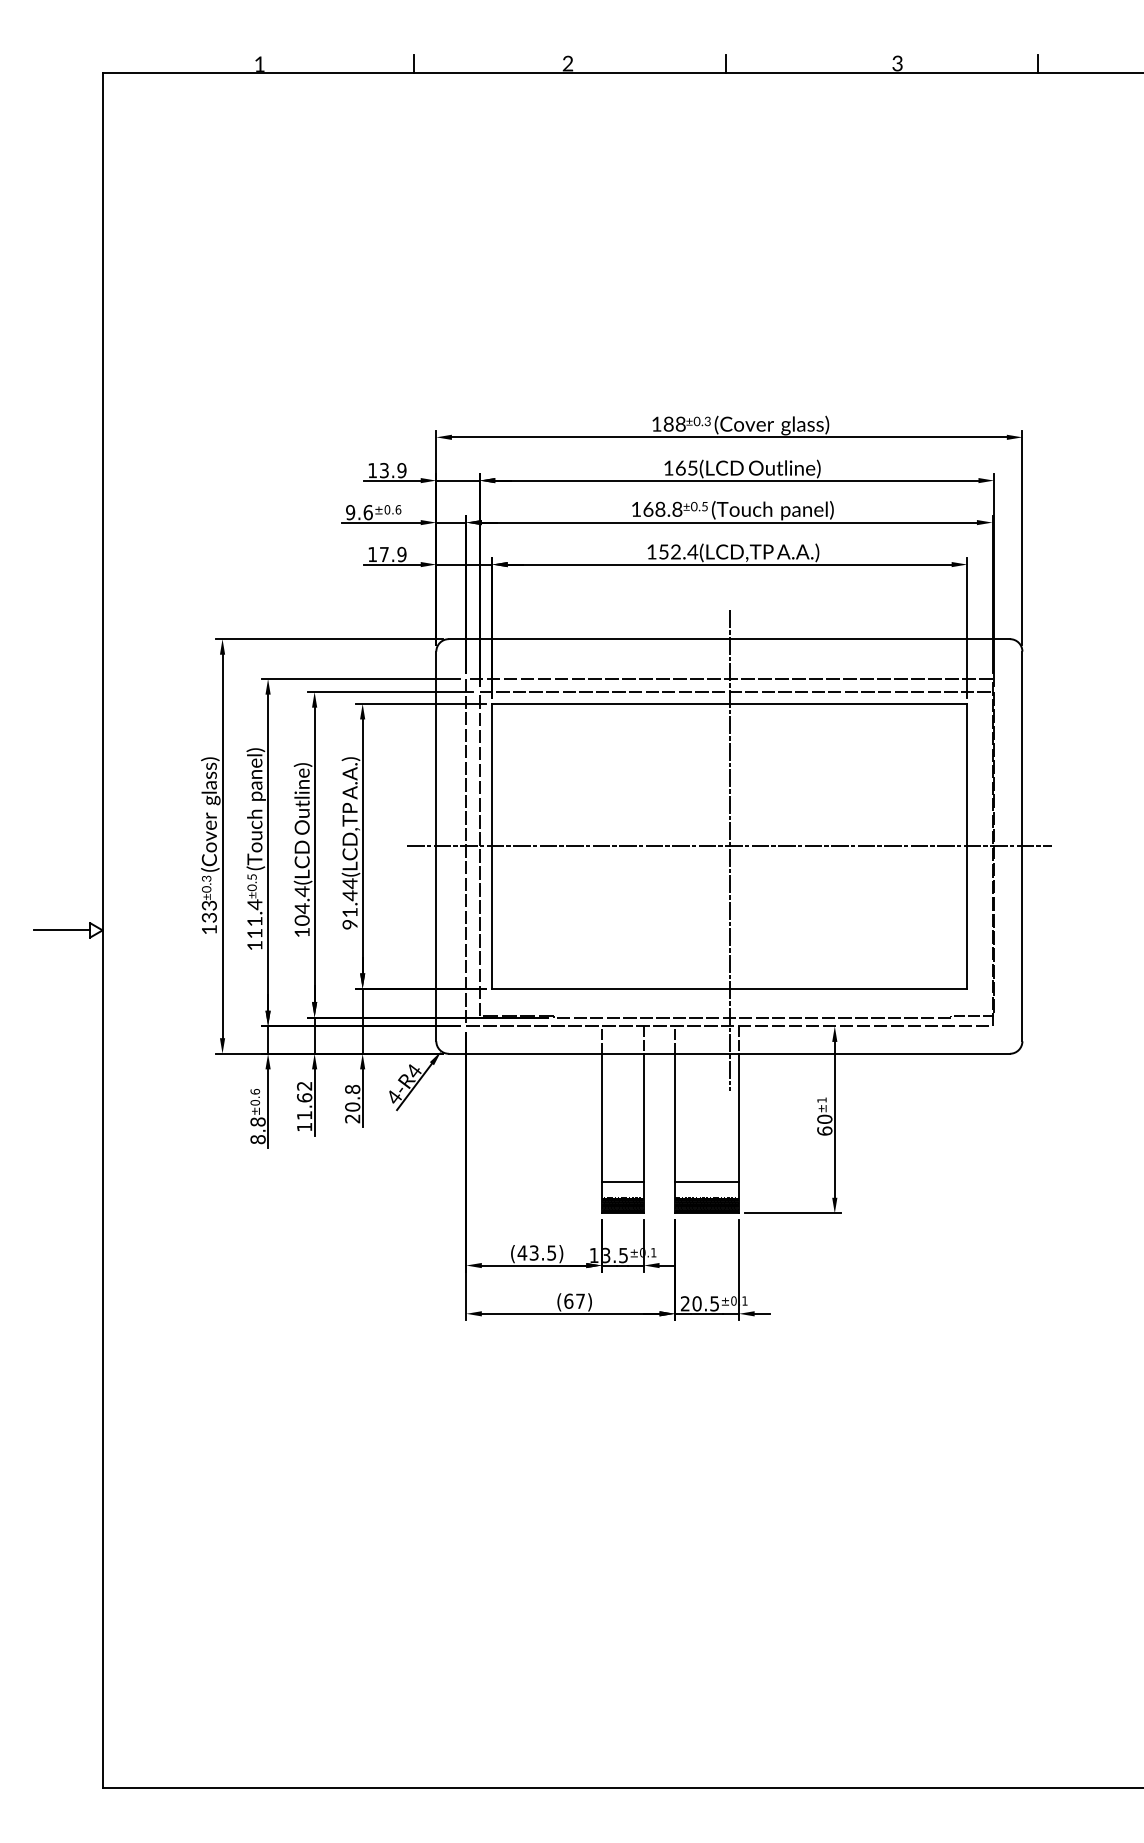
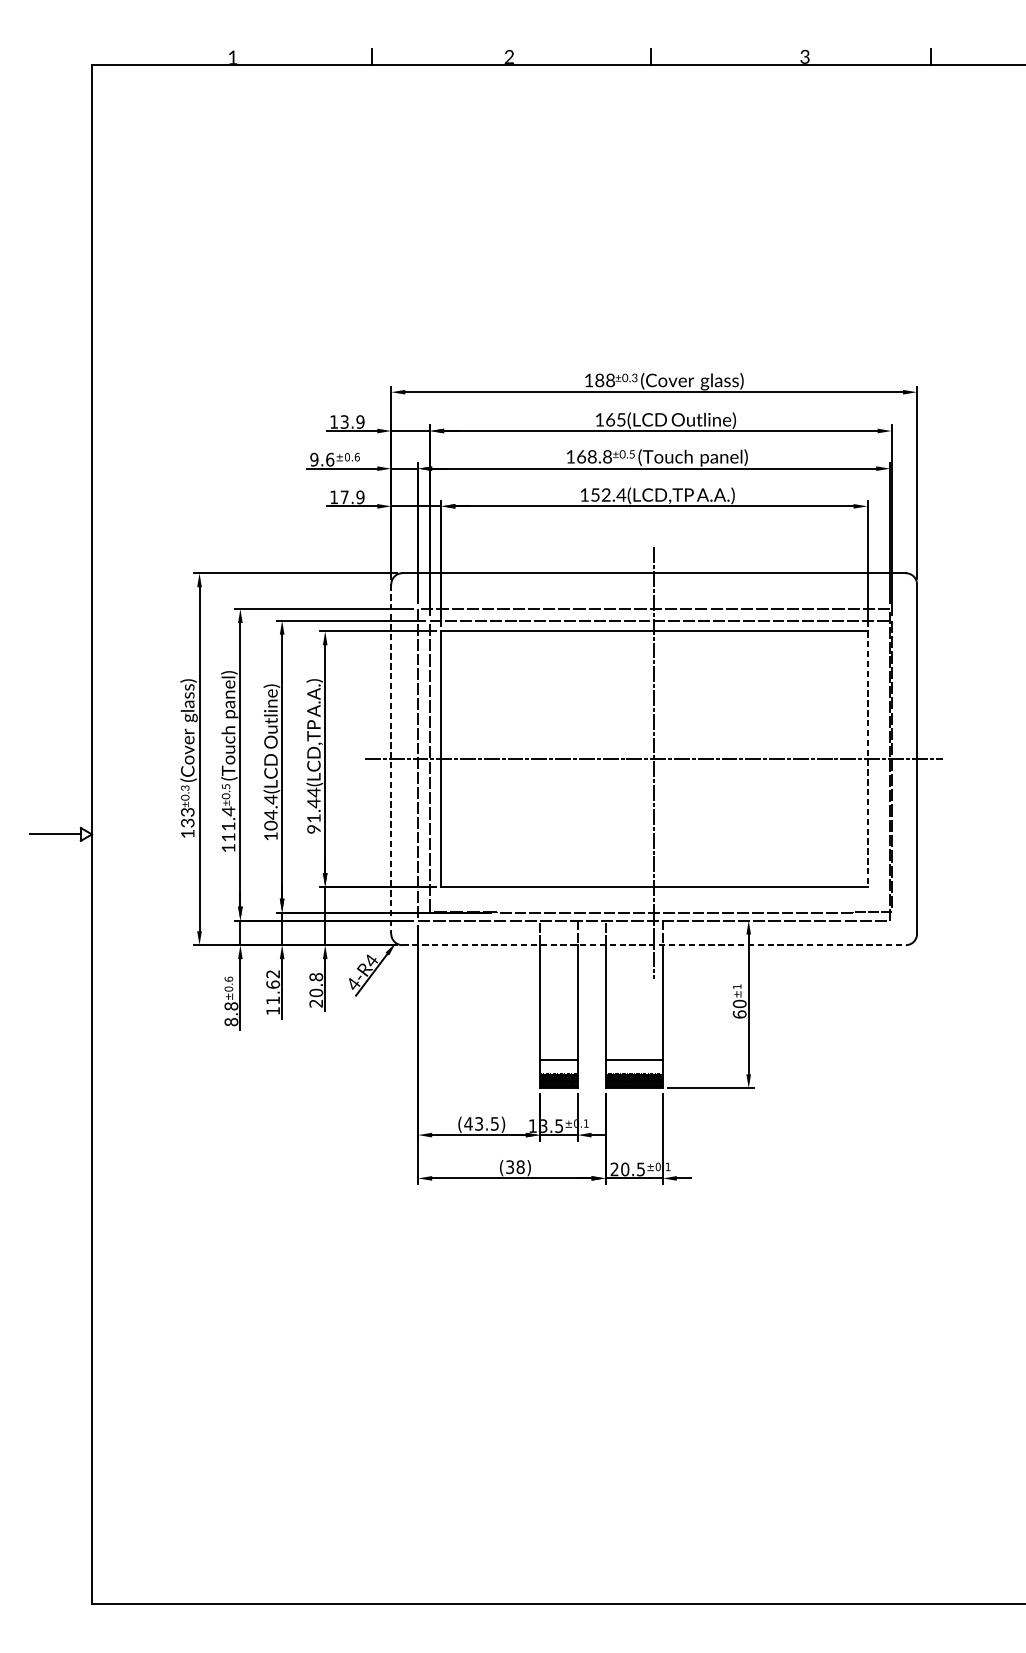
line: (436, 846) -> (391, 759), solid -> dashed
line: (967, 846) -> (867, 759), solid -> dashed
line: (729, 1053) -> (654, 944), solid -> dashed
text: (574, 1300) -> (515, 1166), (67) -> (38)

